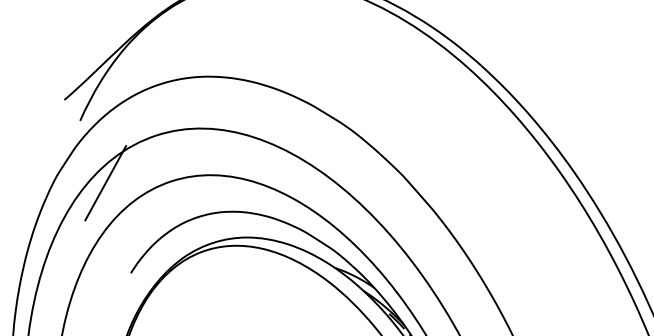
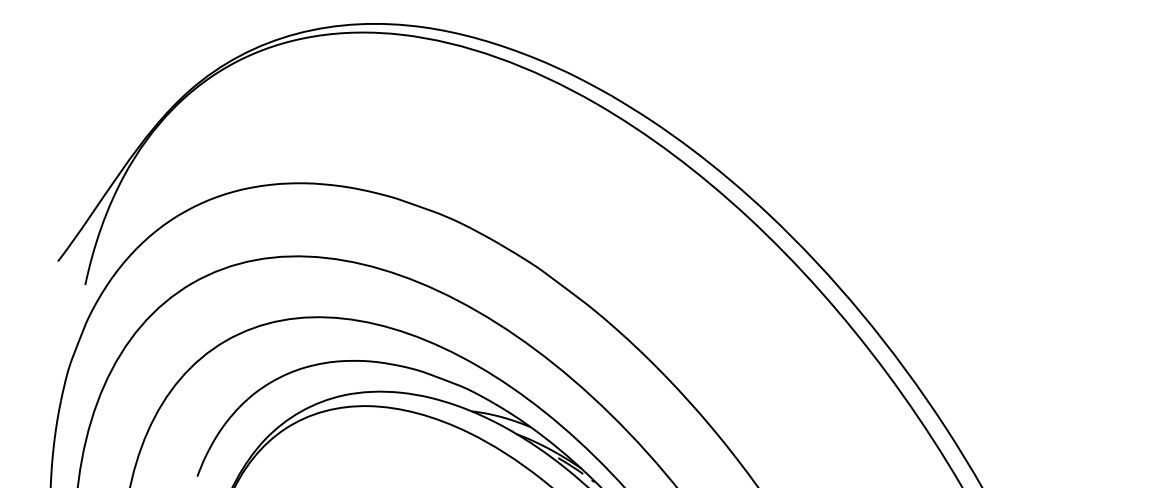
line: (105, 183) -> (137, 362), removed

